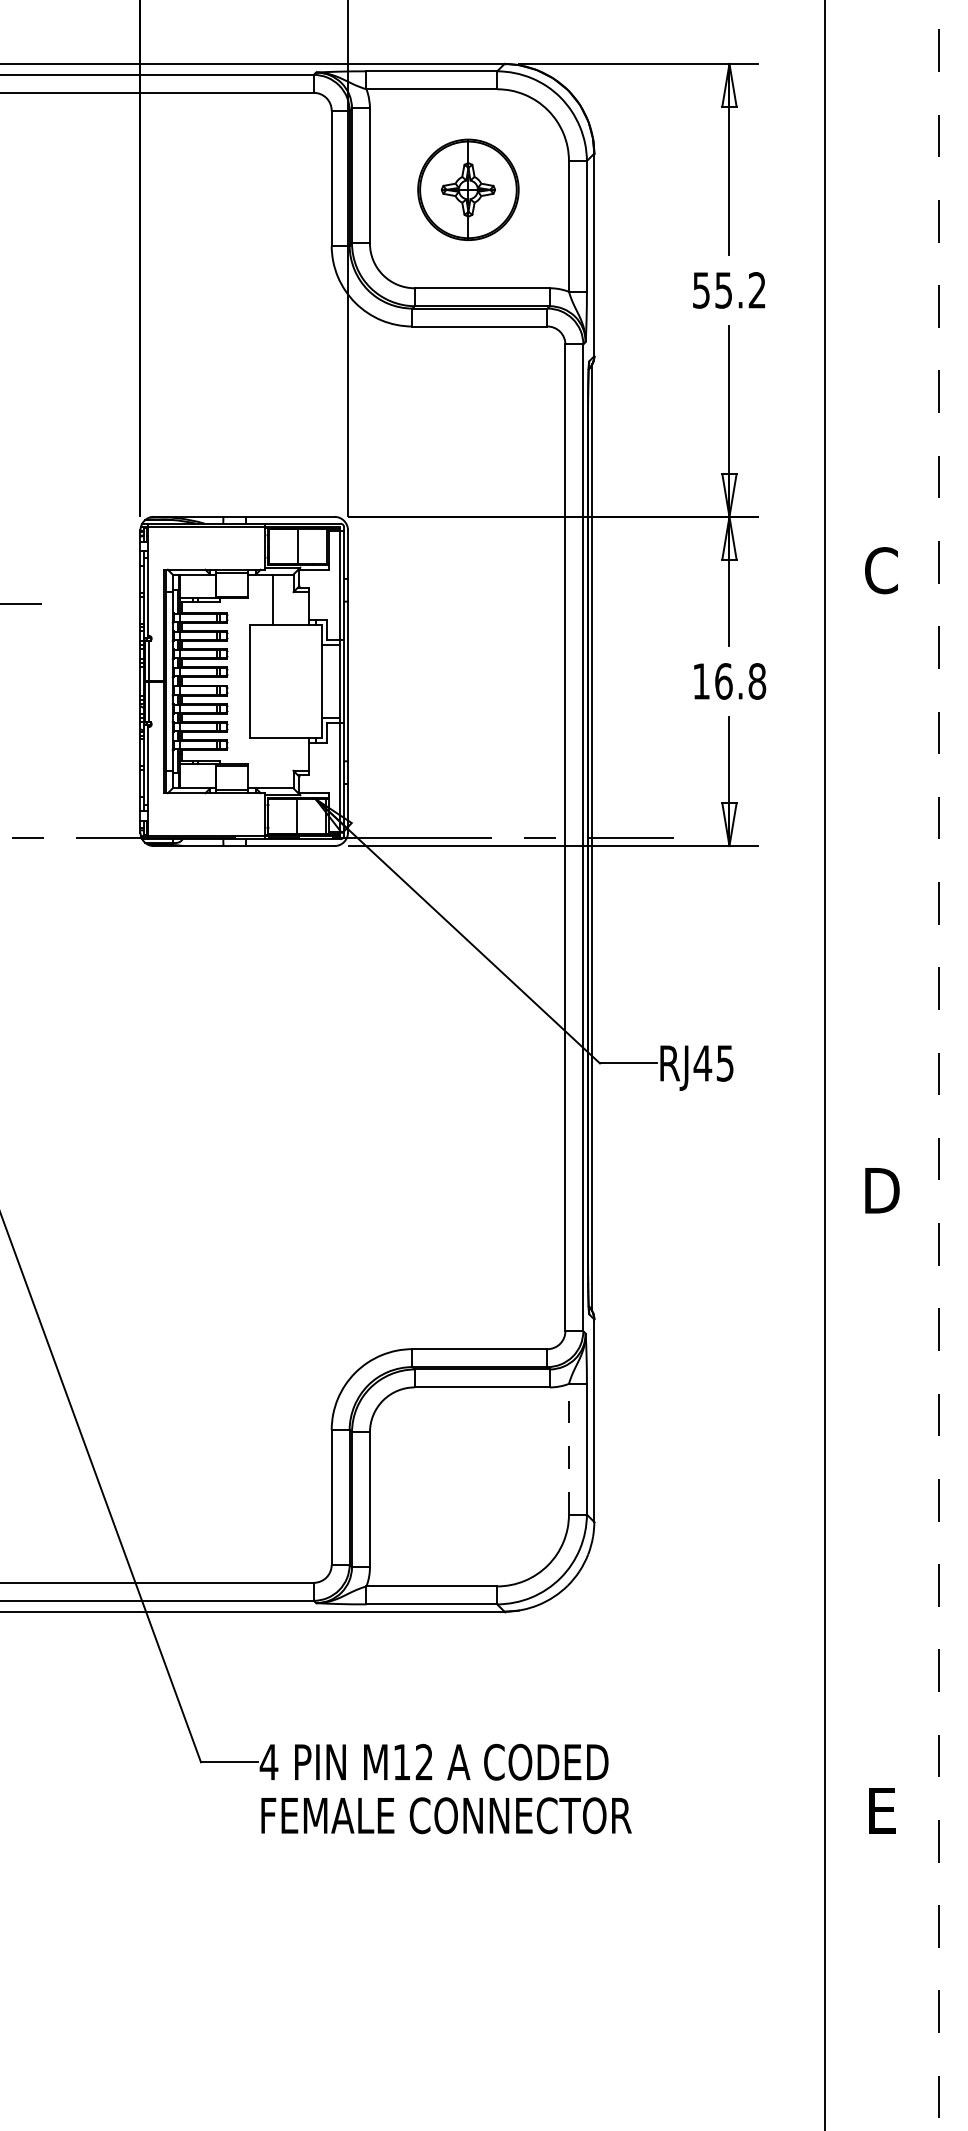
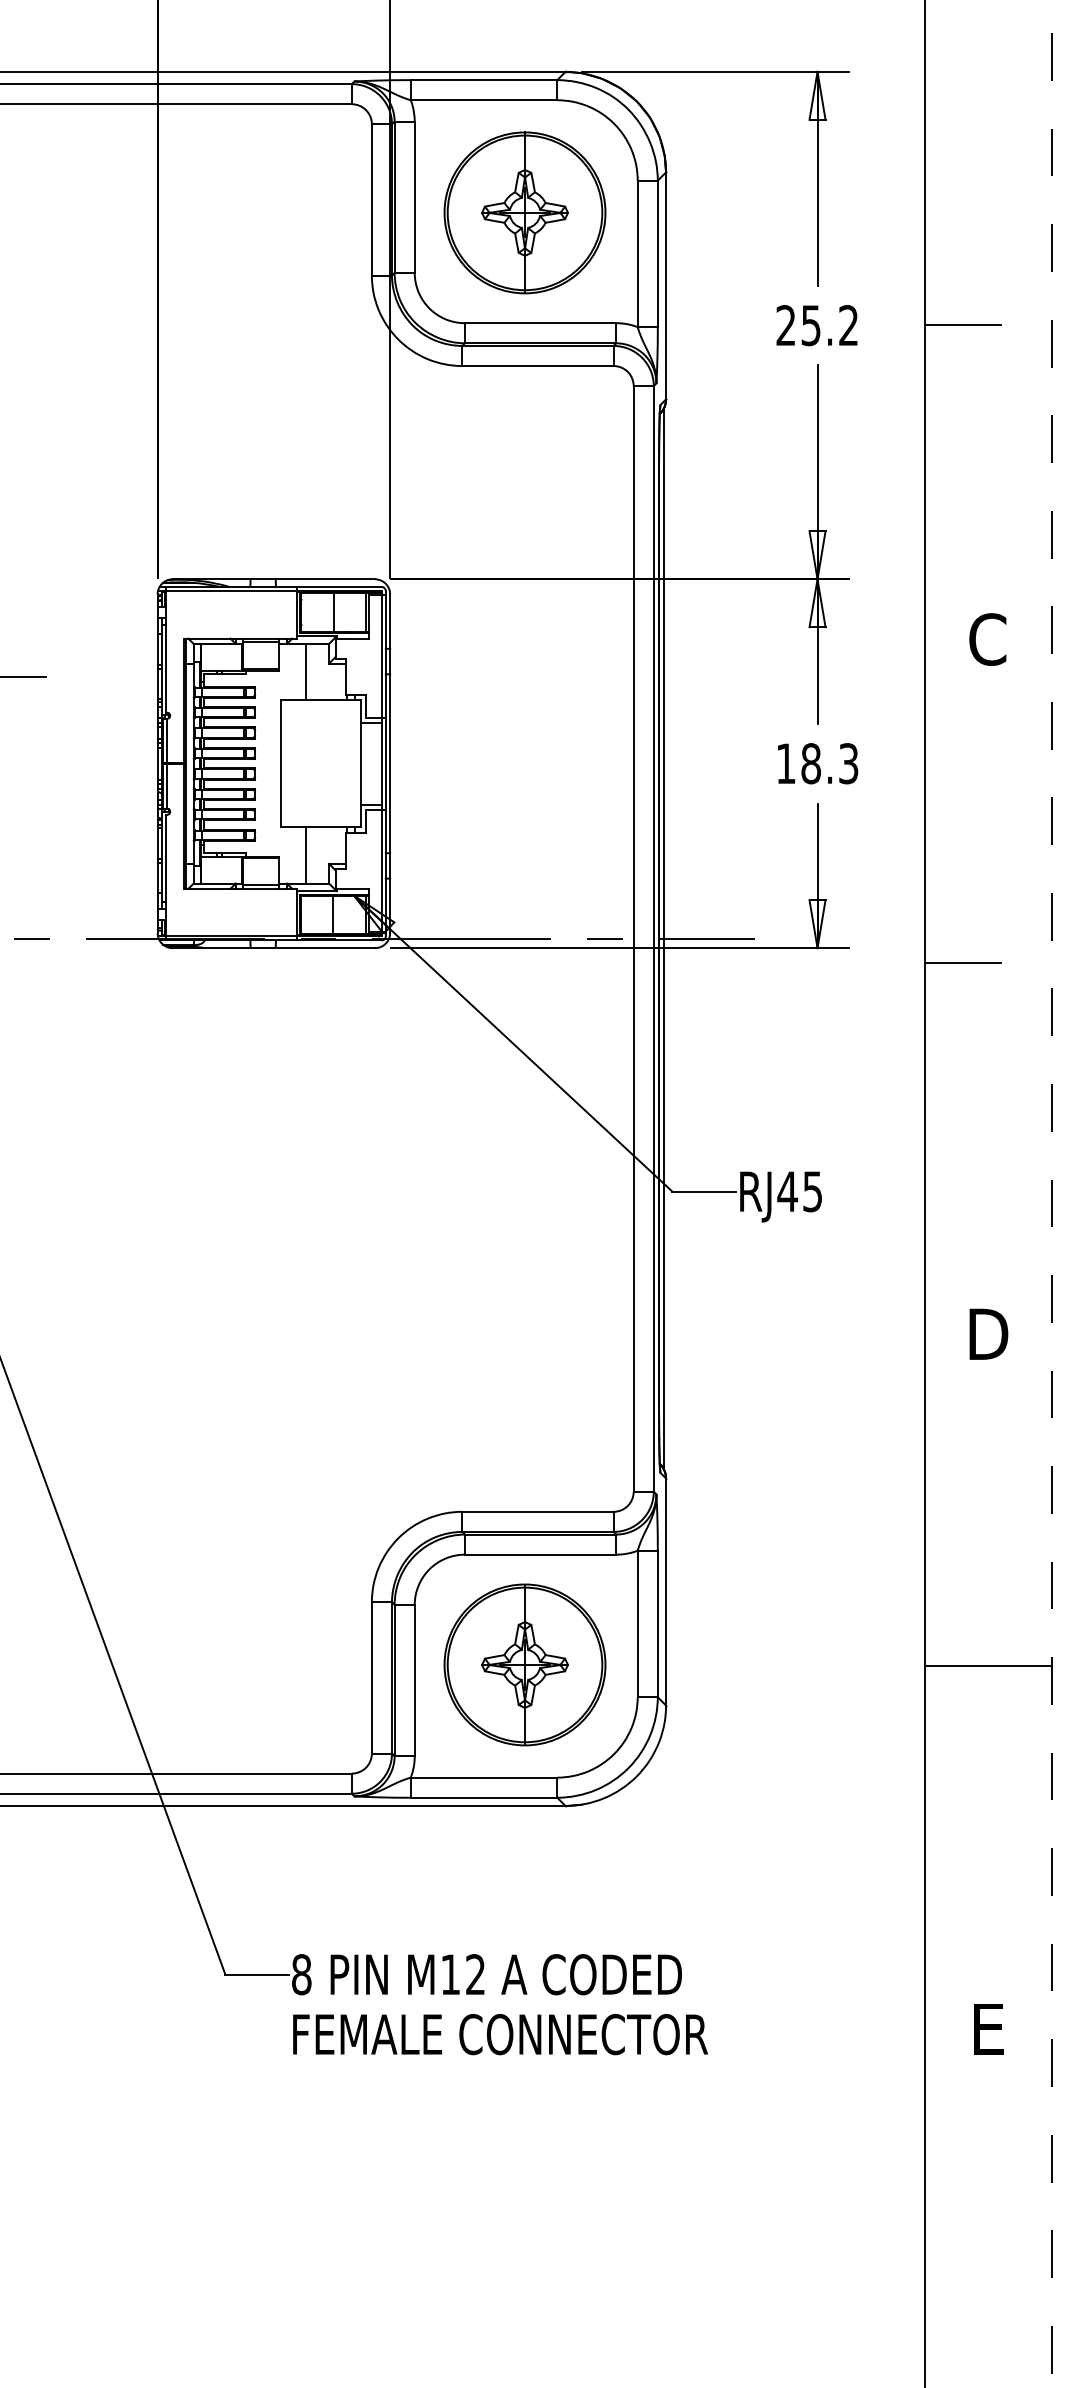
part: (468, 189) -> (525, 212), size x1.43
line: (859, 289) -> (963, 324), added
text: (701, 290) -> (786, 325), 55.2 -> 25.2
text: (740, 681) -> (829, 763), 16.8 -> 18.3
line: (272, 763) -> (305, 855), added
line: (859, 859) -> (963, 963), added
line: (568, 1448) -> (637, 1623), dashed -> solid
part: (468, 1485) -> (525, 1664), added
line: (882, 1486) -> (988, 1665), added
text: (268, 1761) -> (301, 1973), 4 -> 8

